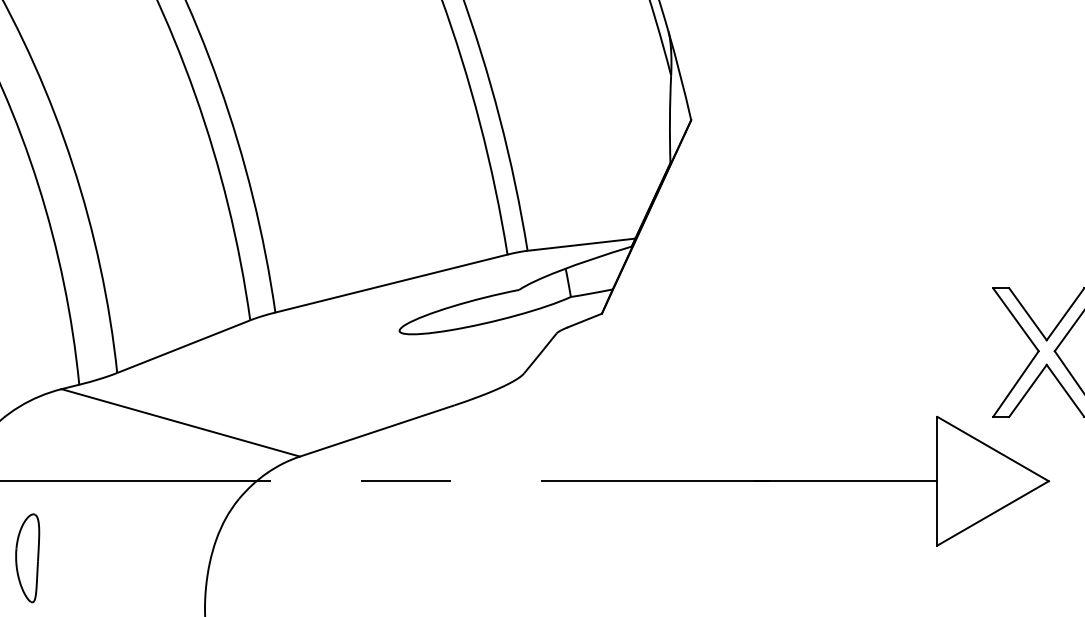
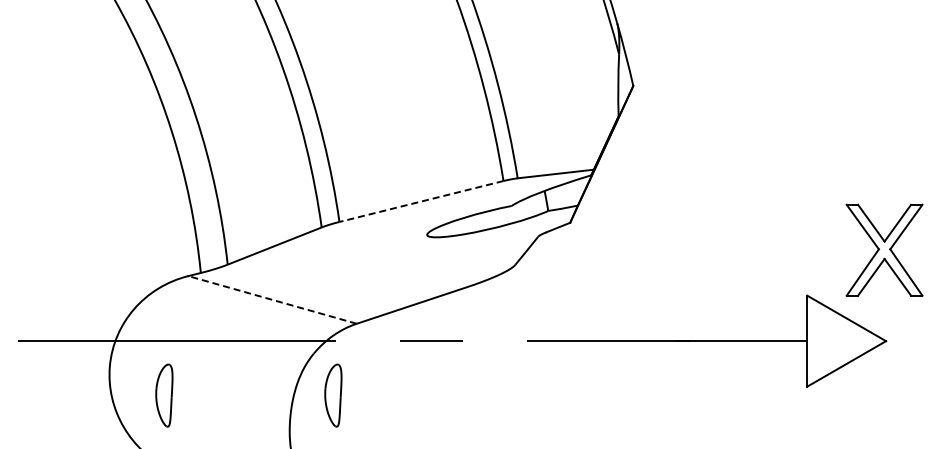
line: (391, 283) -> (421, 201), solid -> dashed
line: (180, 422) -> (272, 299), solid -> dashed
part: (266, 558) -> (333, 395), added

